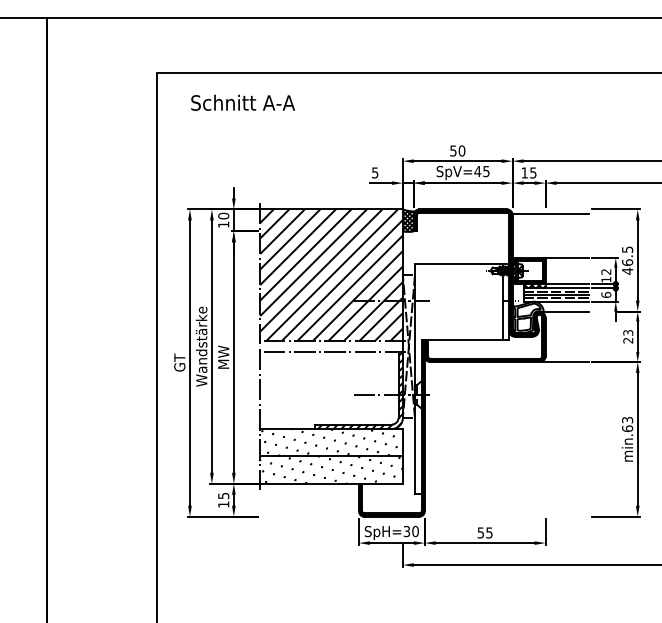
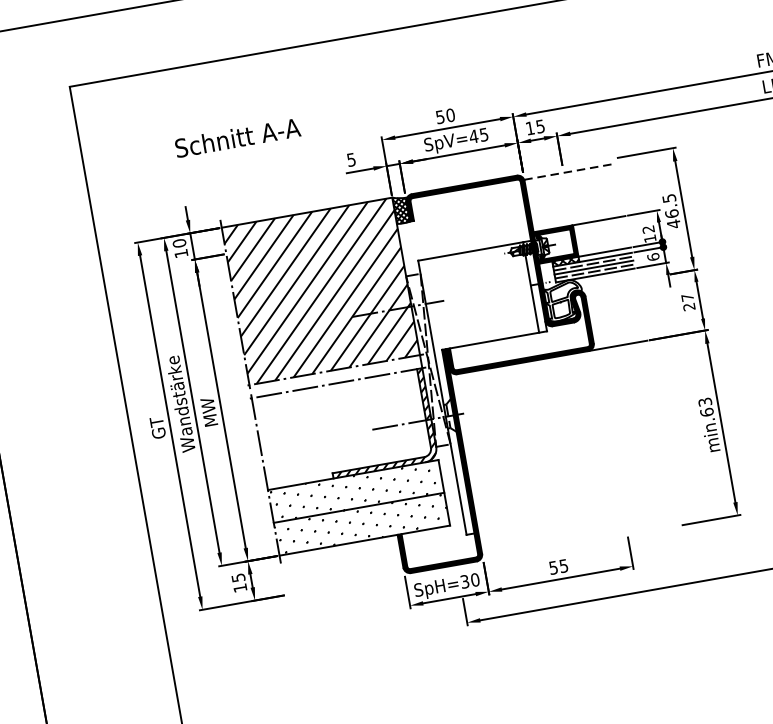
text: (242, 102) -> (237, 137), moved
line: (551, 213) -> (570, 171), solid -> dashed
line: (564, 311) -> (606, 285), removed
text: (628, 332) -> (687, 297), 23 -> 27

